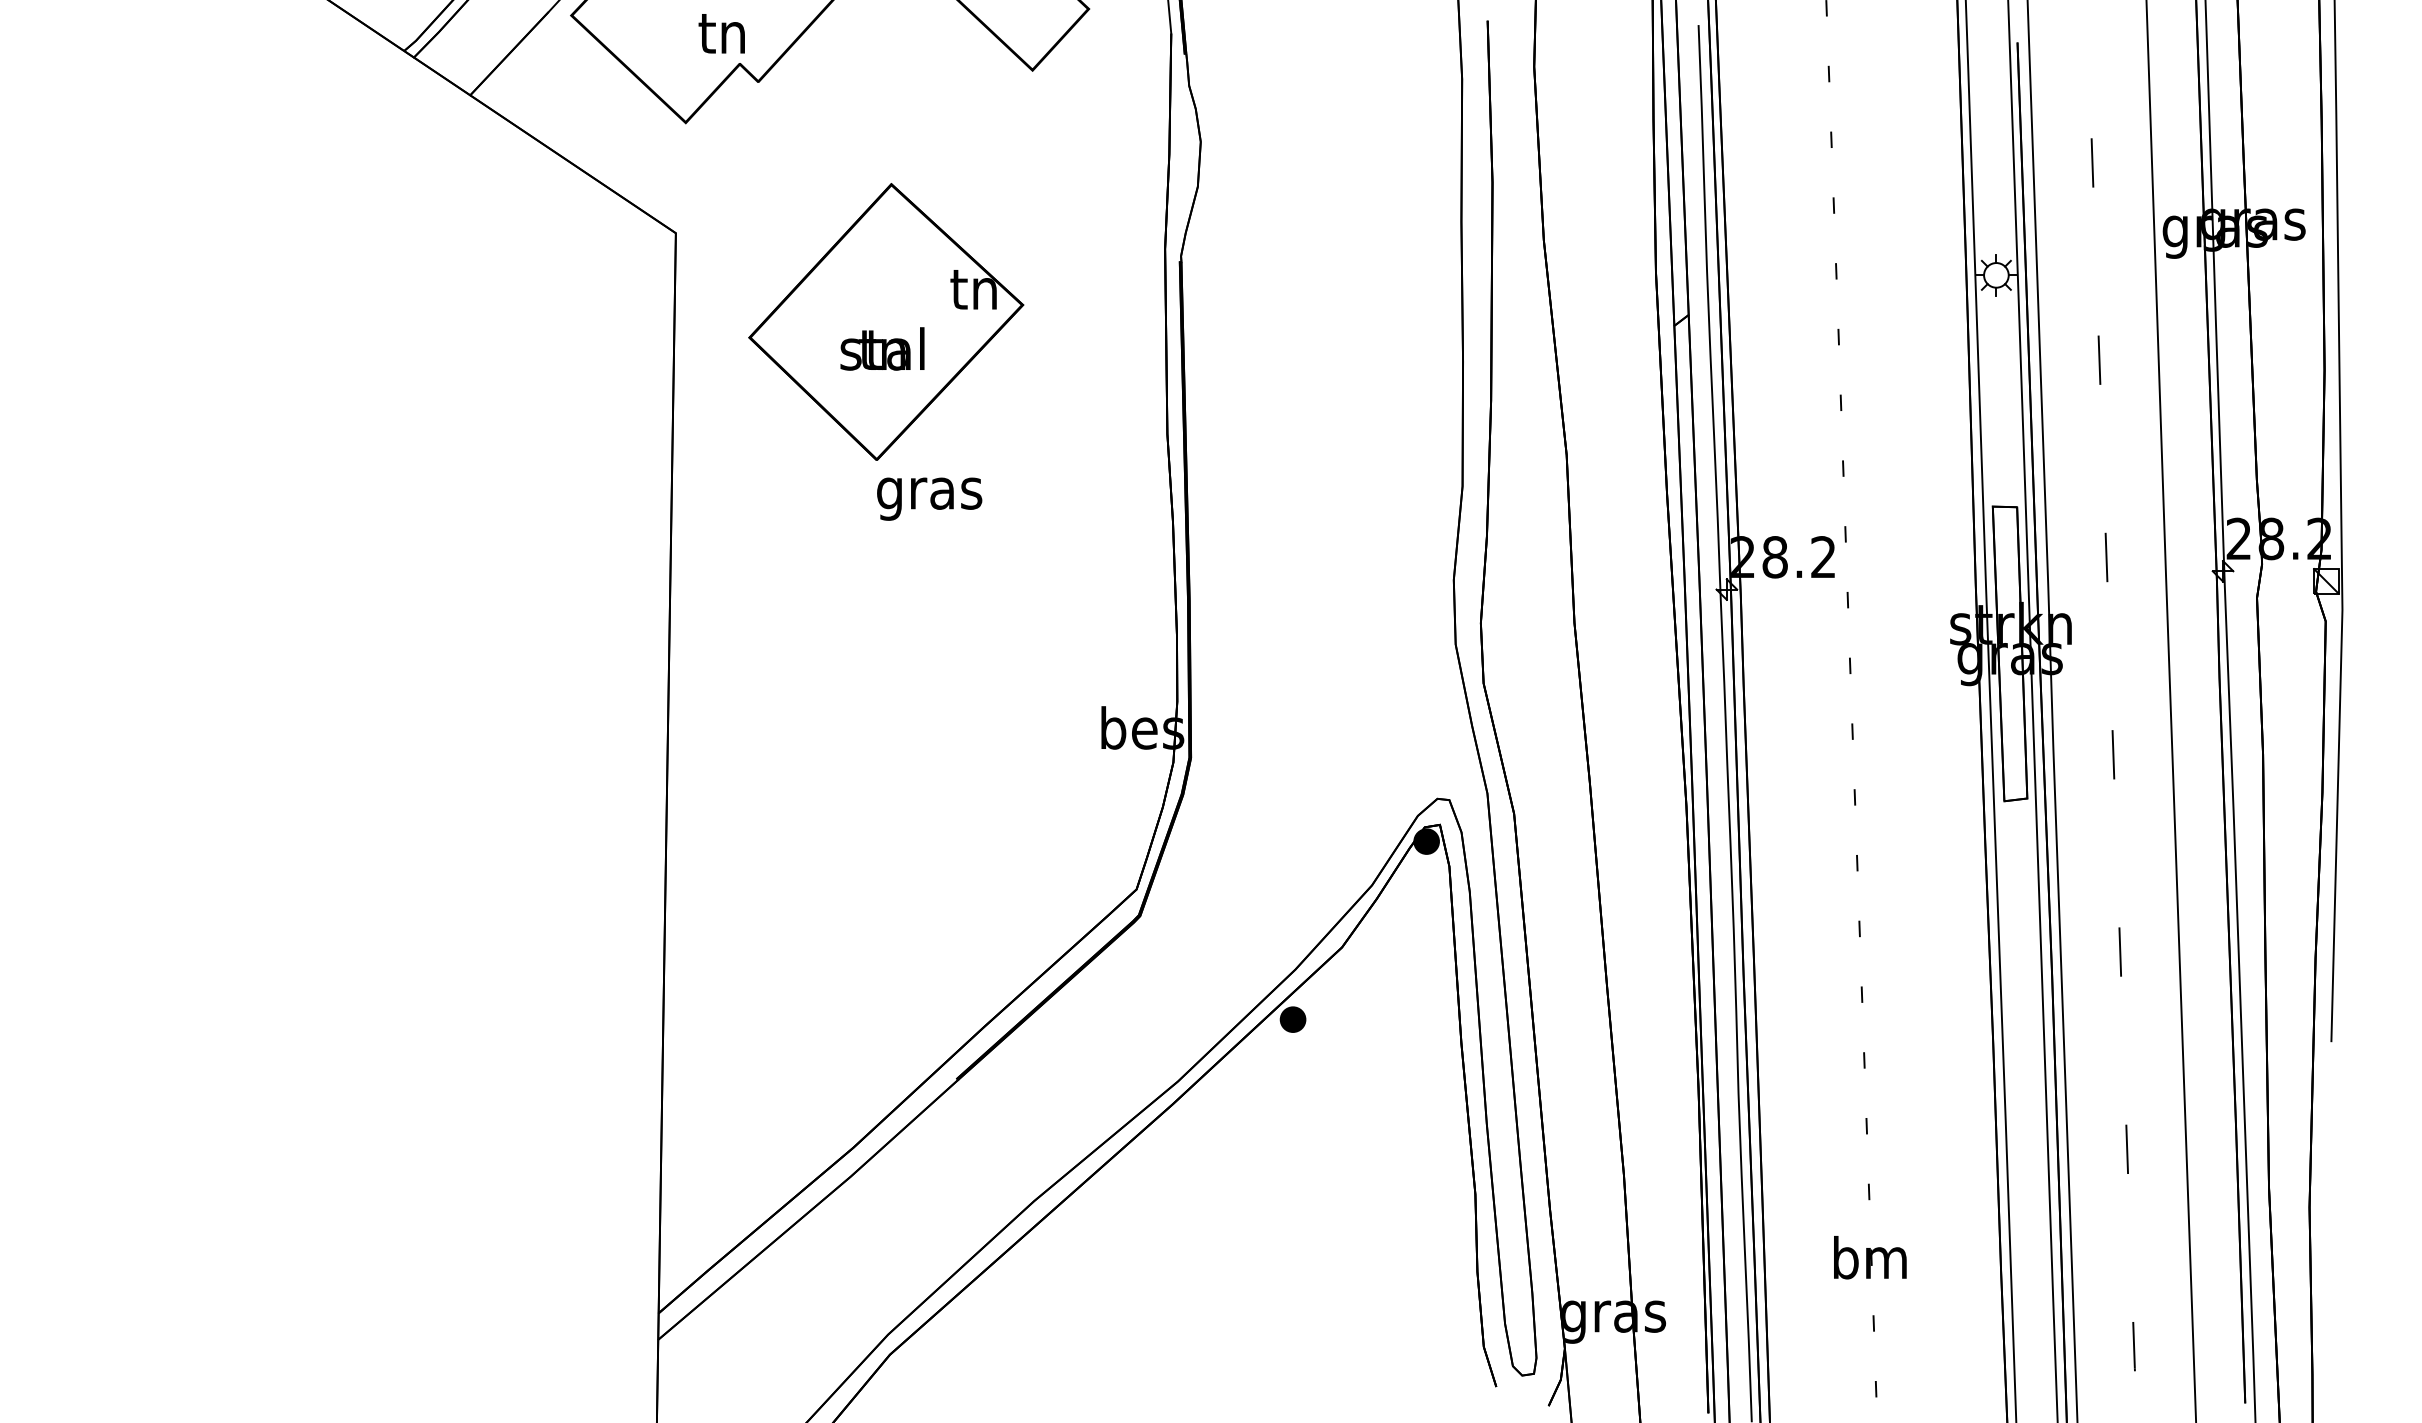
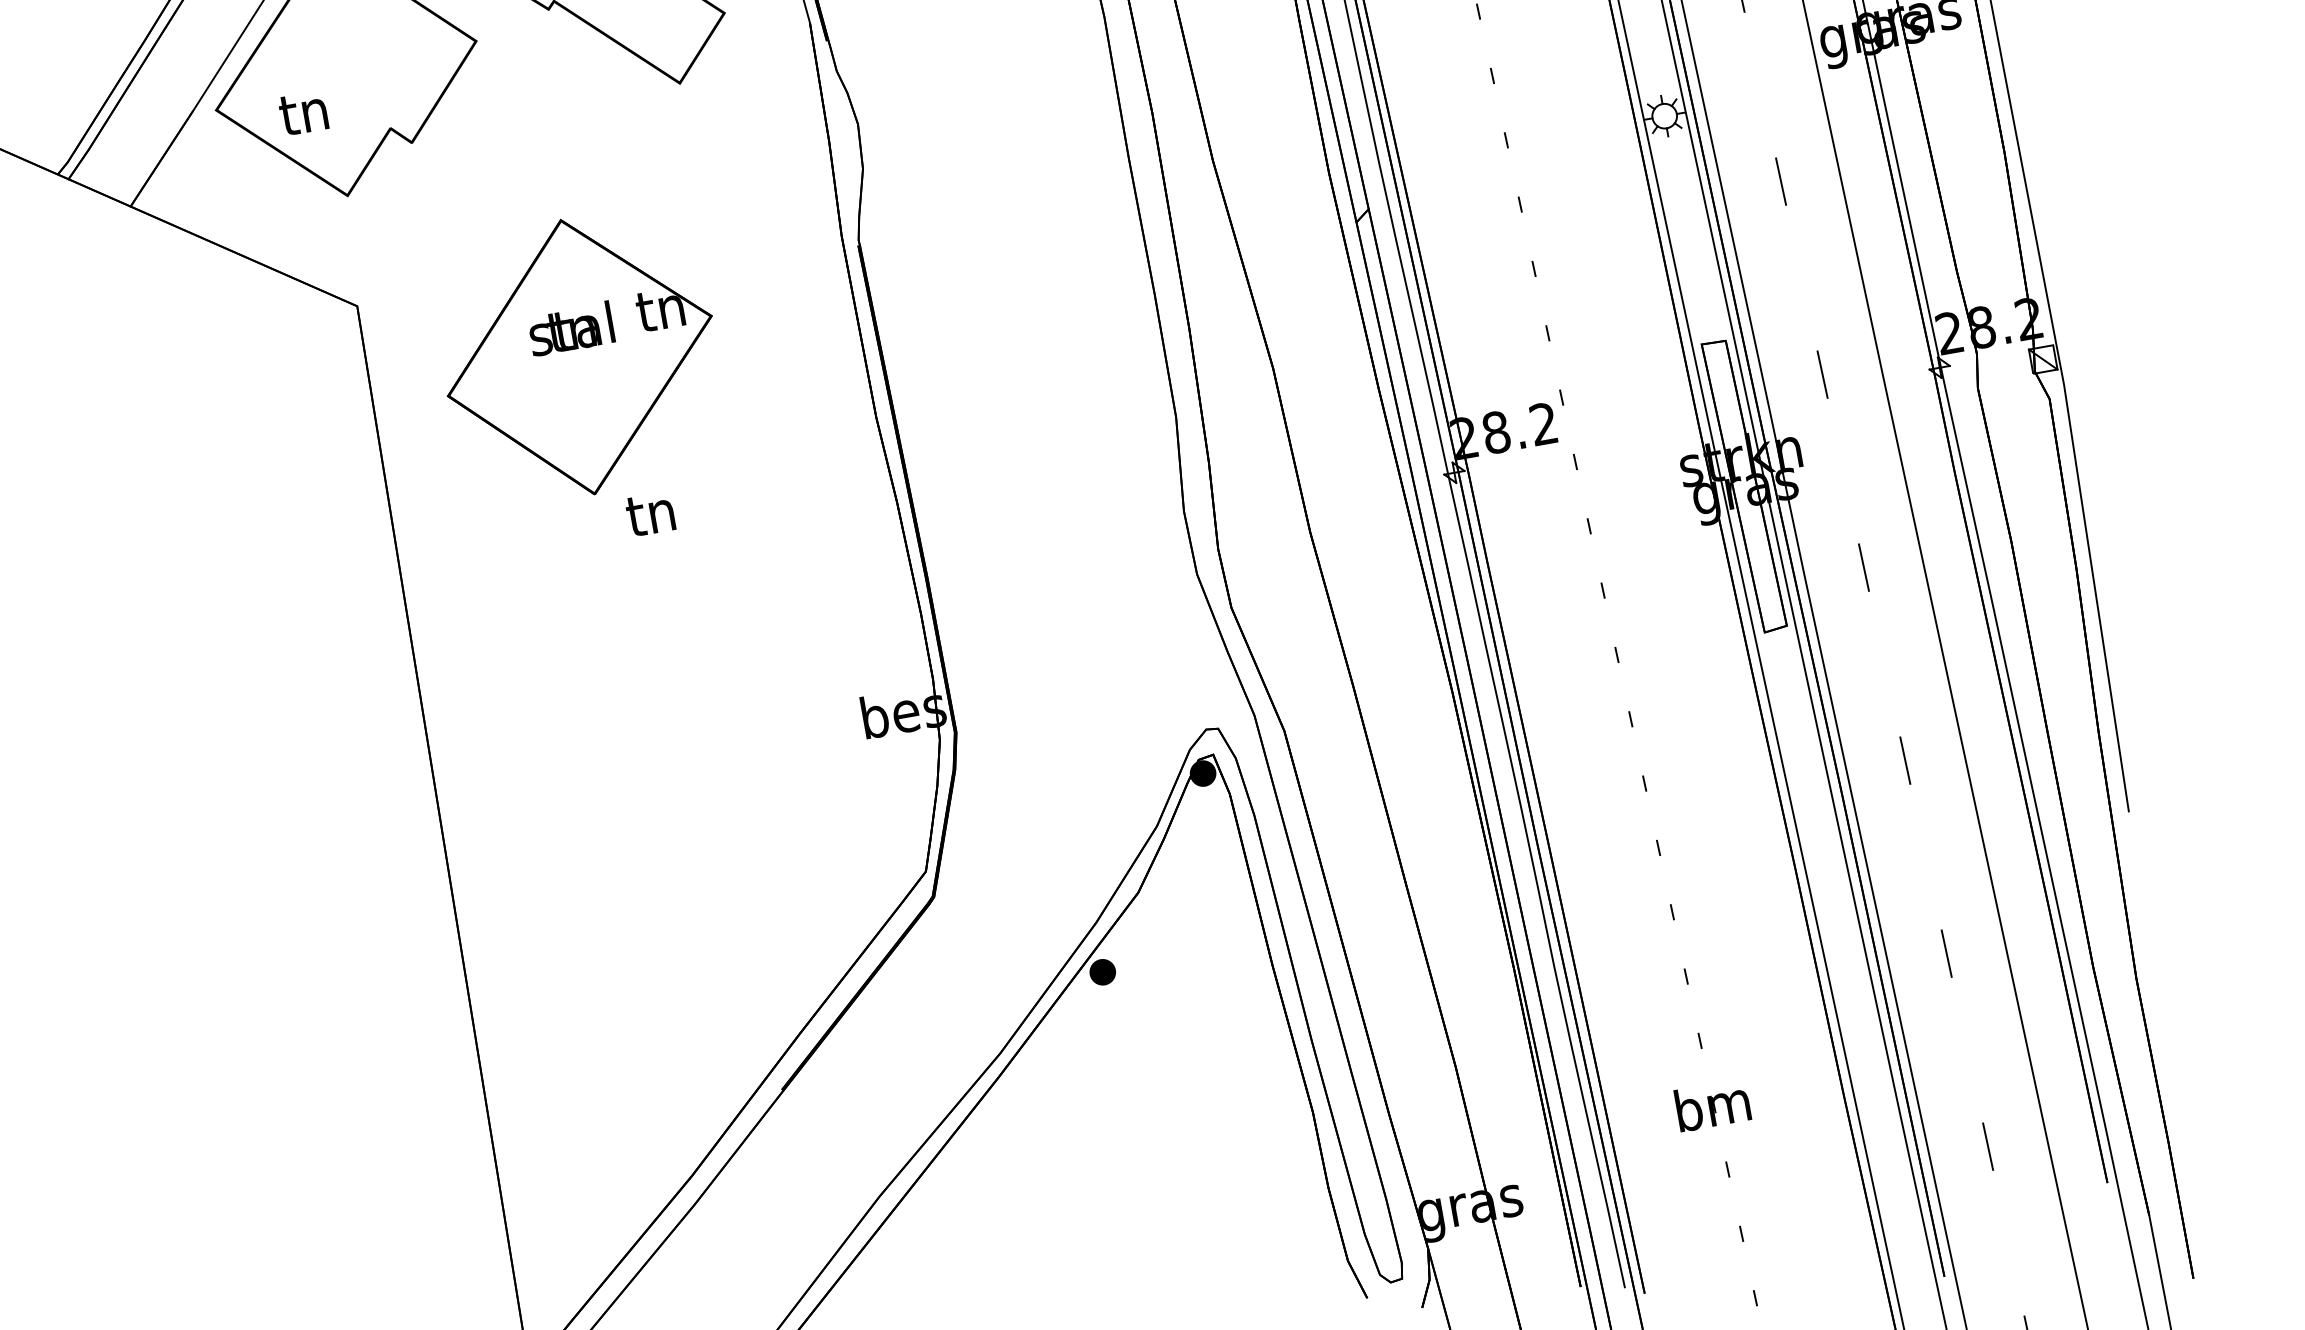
text: (721, 33) -> (303, 113), moved
text: (882, 348) -> (571, 328), moved
text: (929, 494) -> (652, 519), gras -> tn

